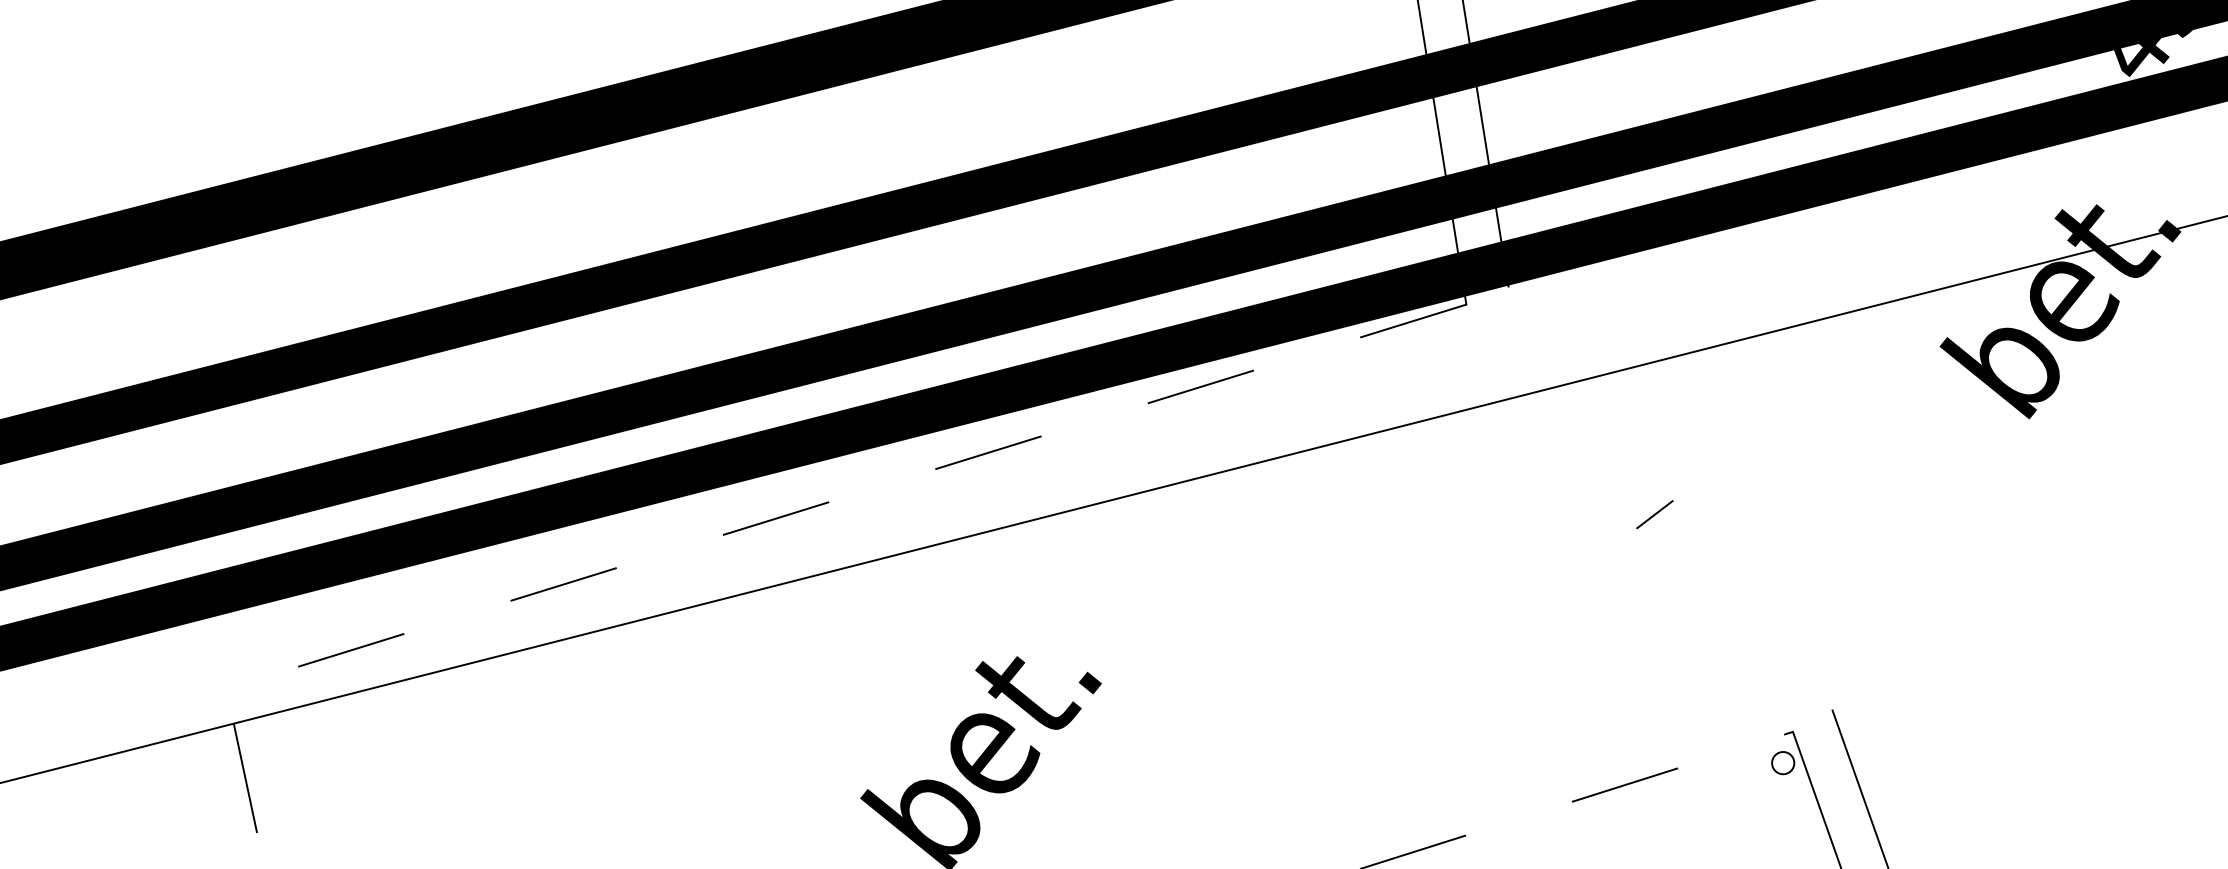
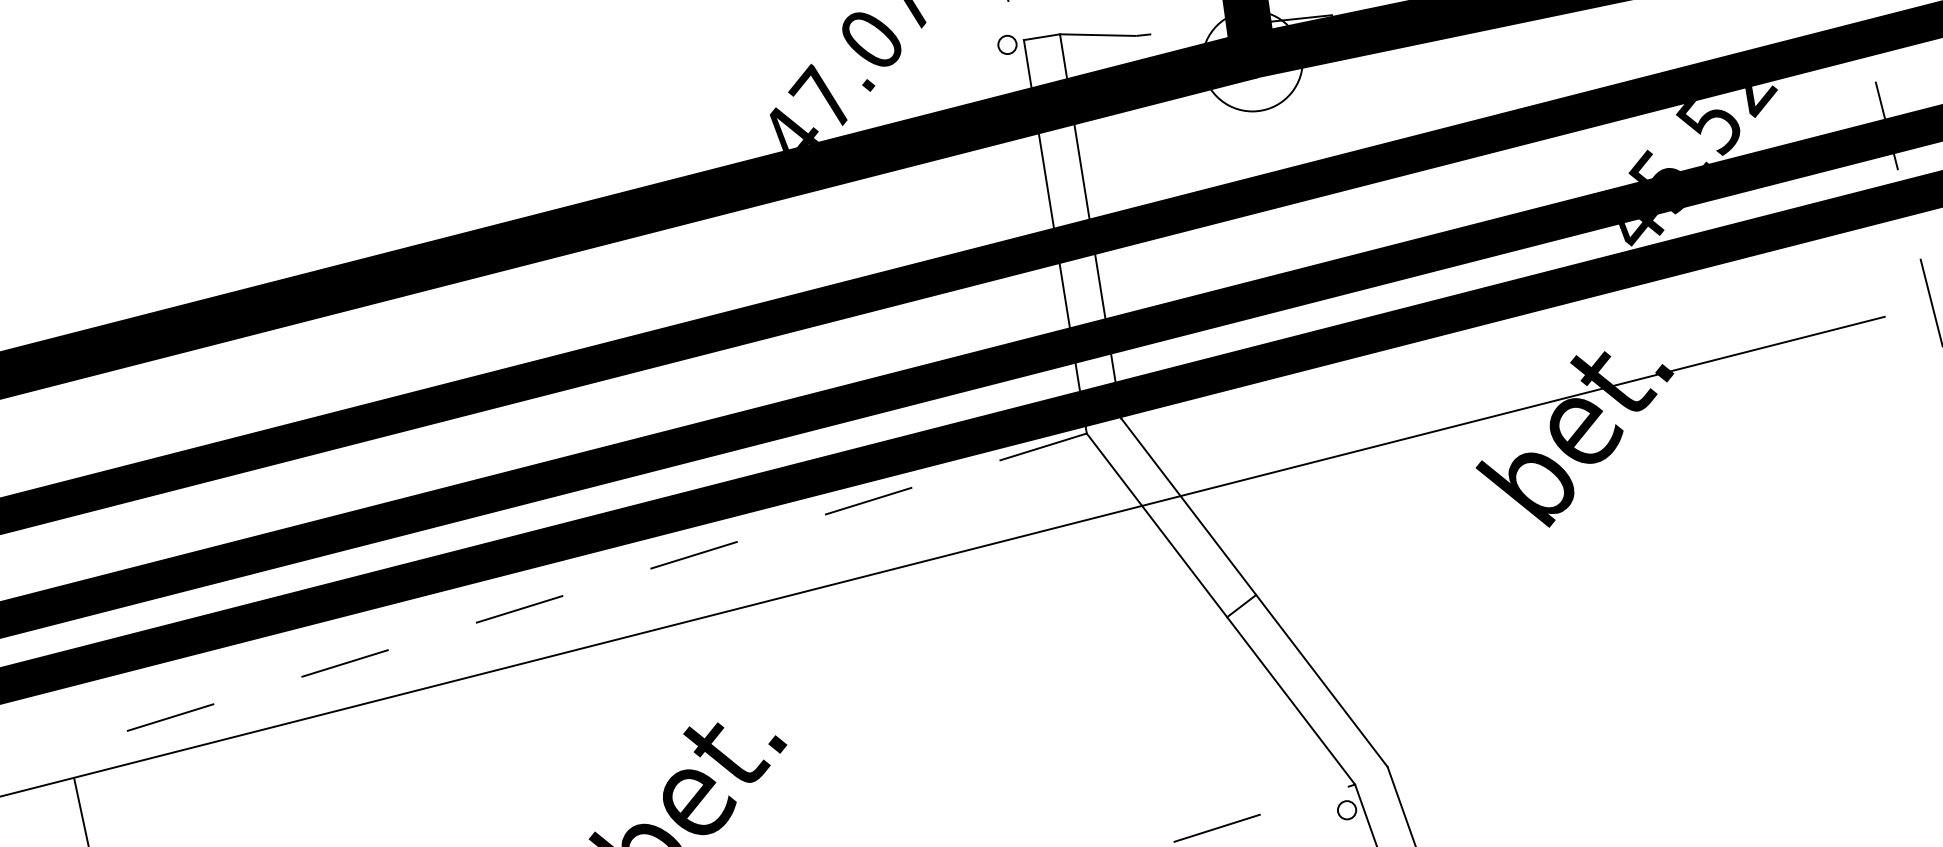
line: (1670, 498) -> (1254, 592), added
line: (1629, 517) -> (1220, 608), added

